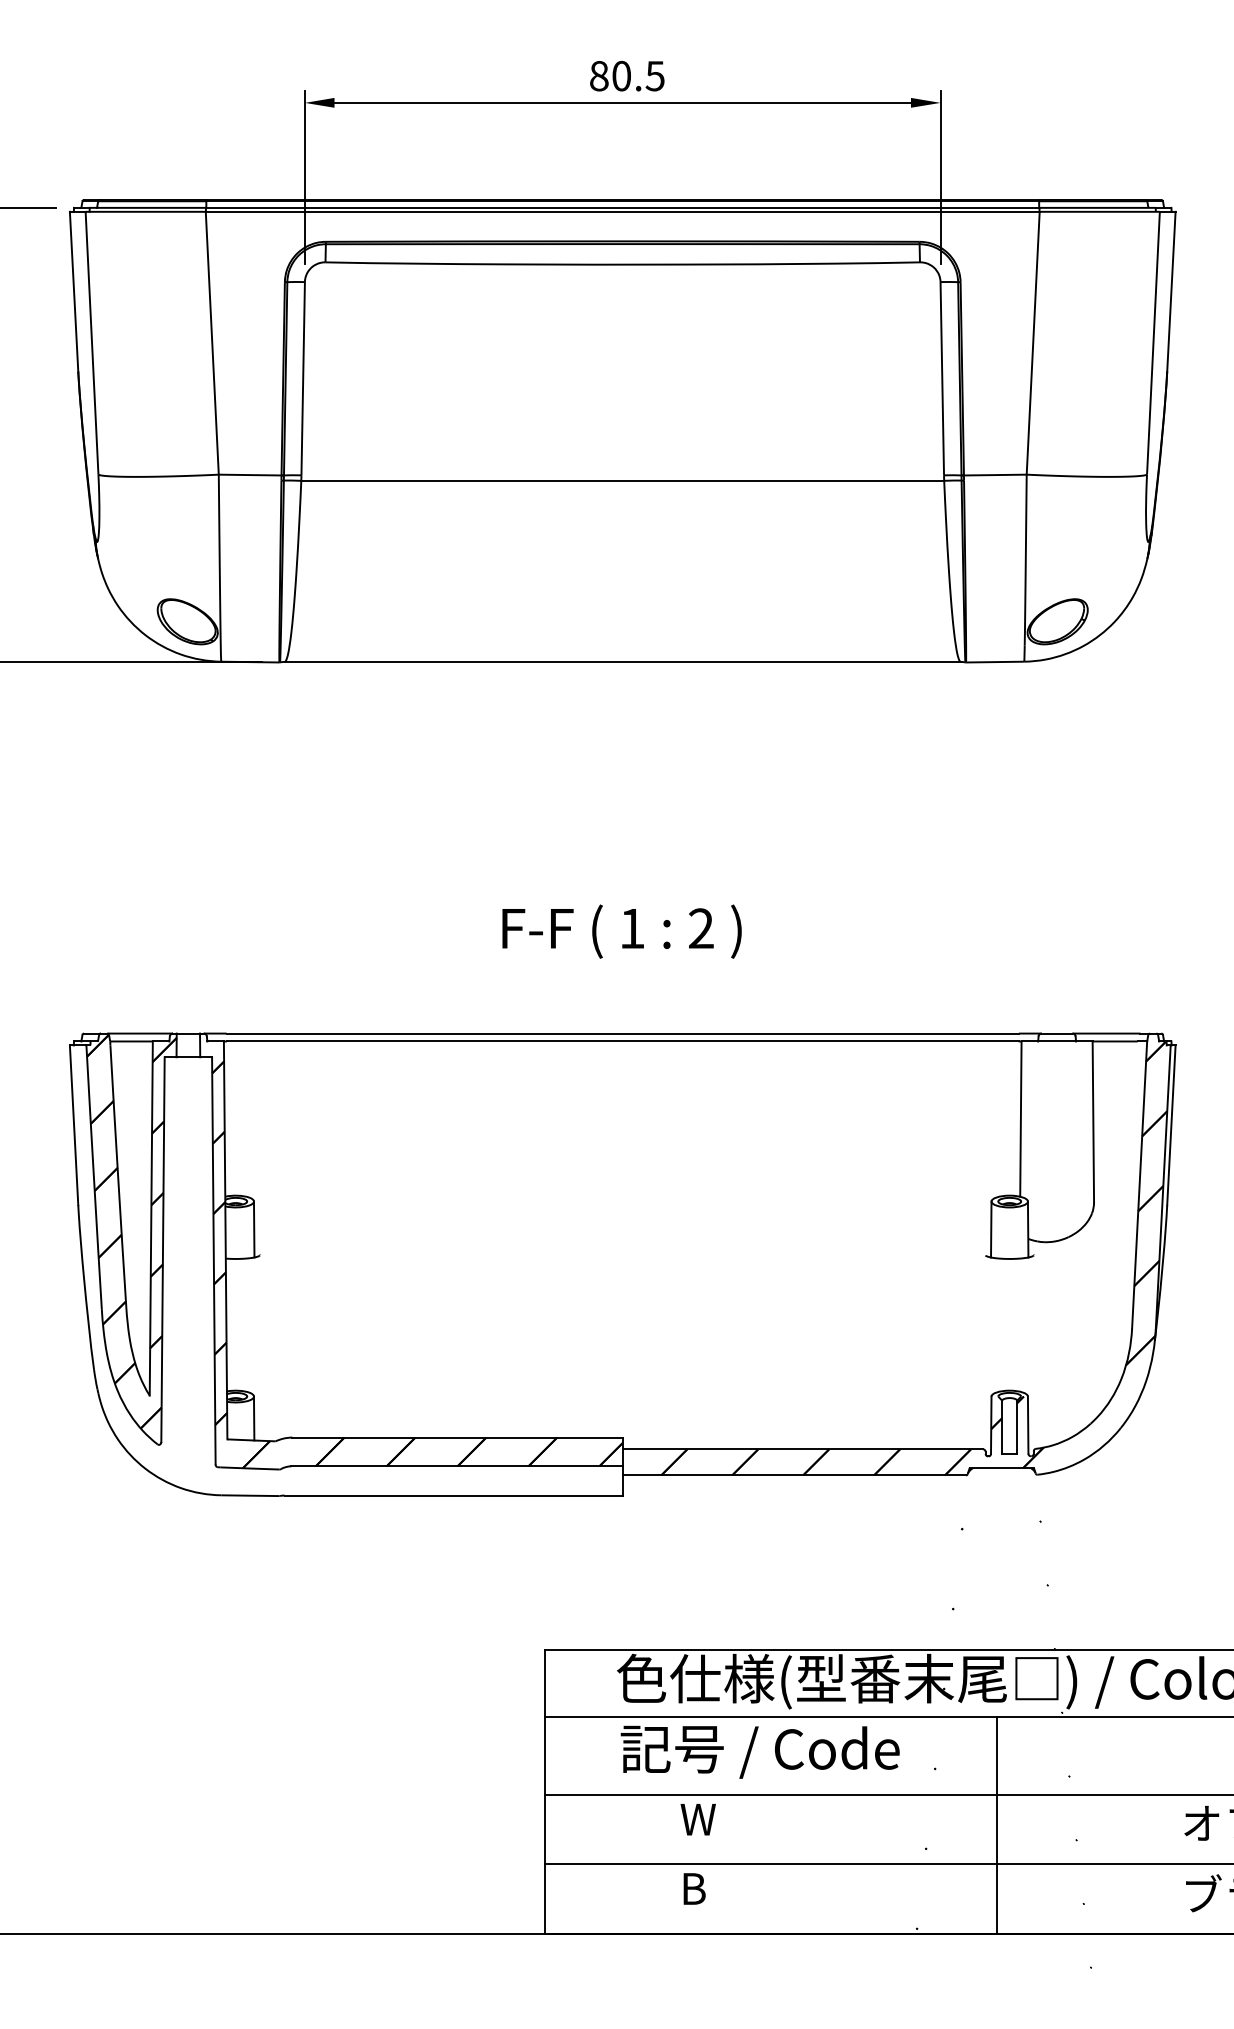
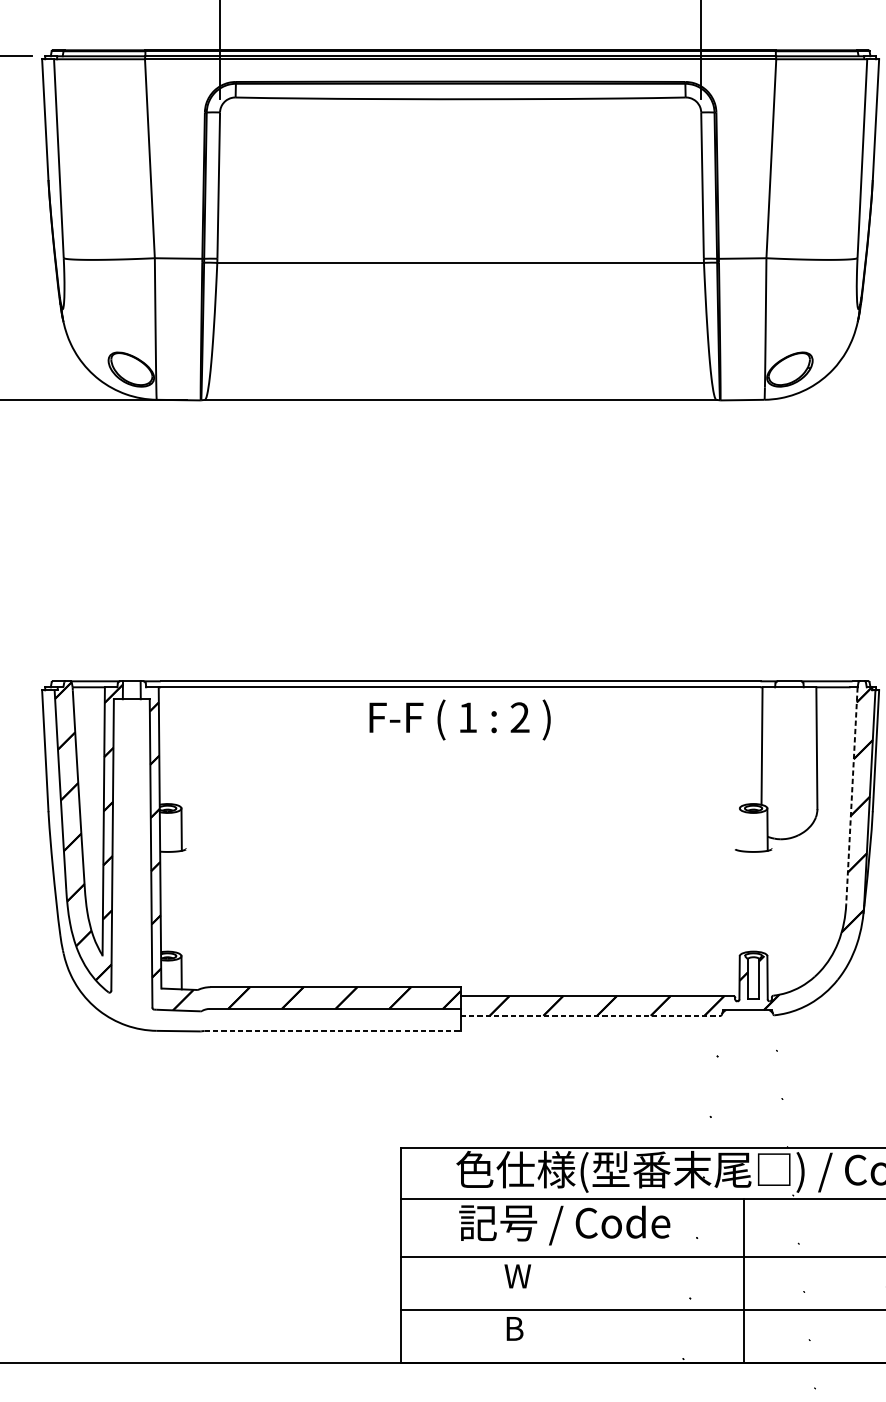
text: (621, 931) -> (459, 719), moved
line: (1139, 1185) -> (851, 796), solid -> dashed
line: (991, 1229) -> (739, 829), removed
line: (794, 1475) -> (590, 1015), solid -> dashed
line: (454, 1495) -> (333, 1031), solid -> dashed

